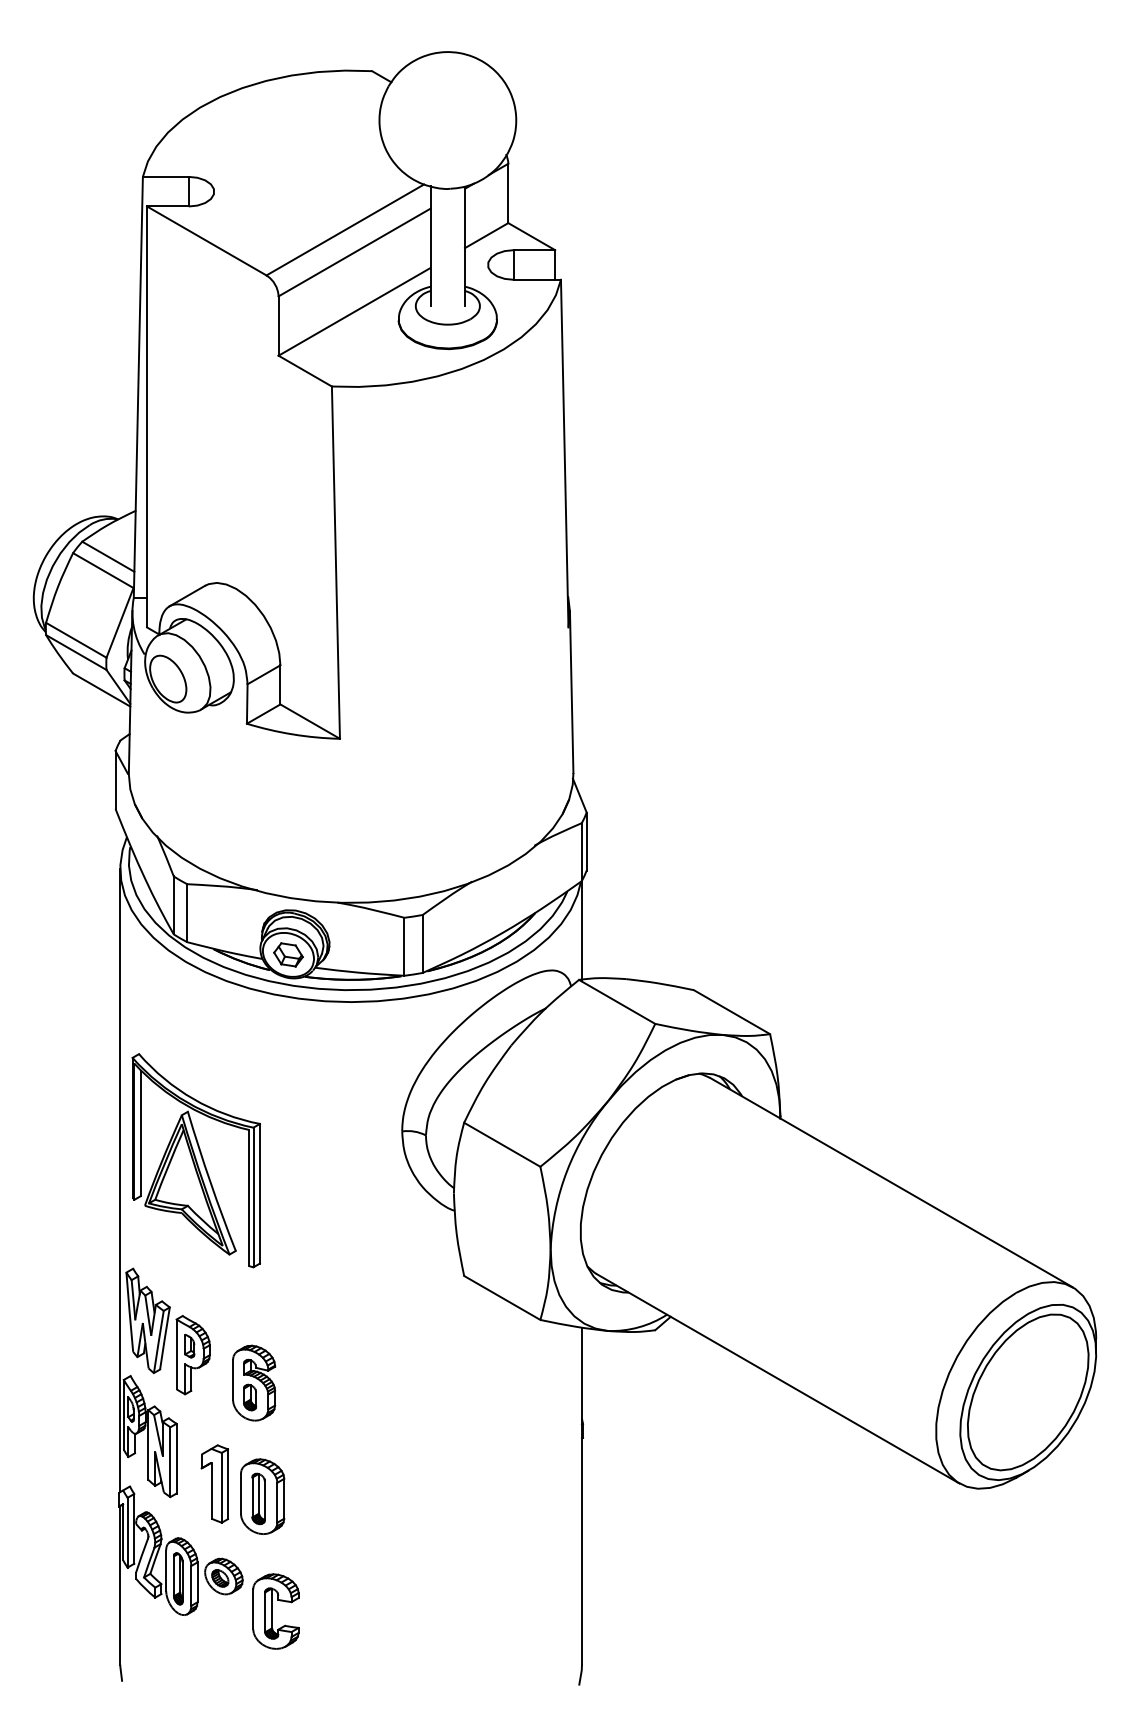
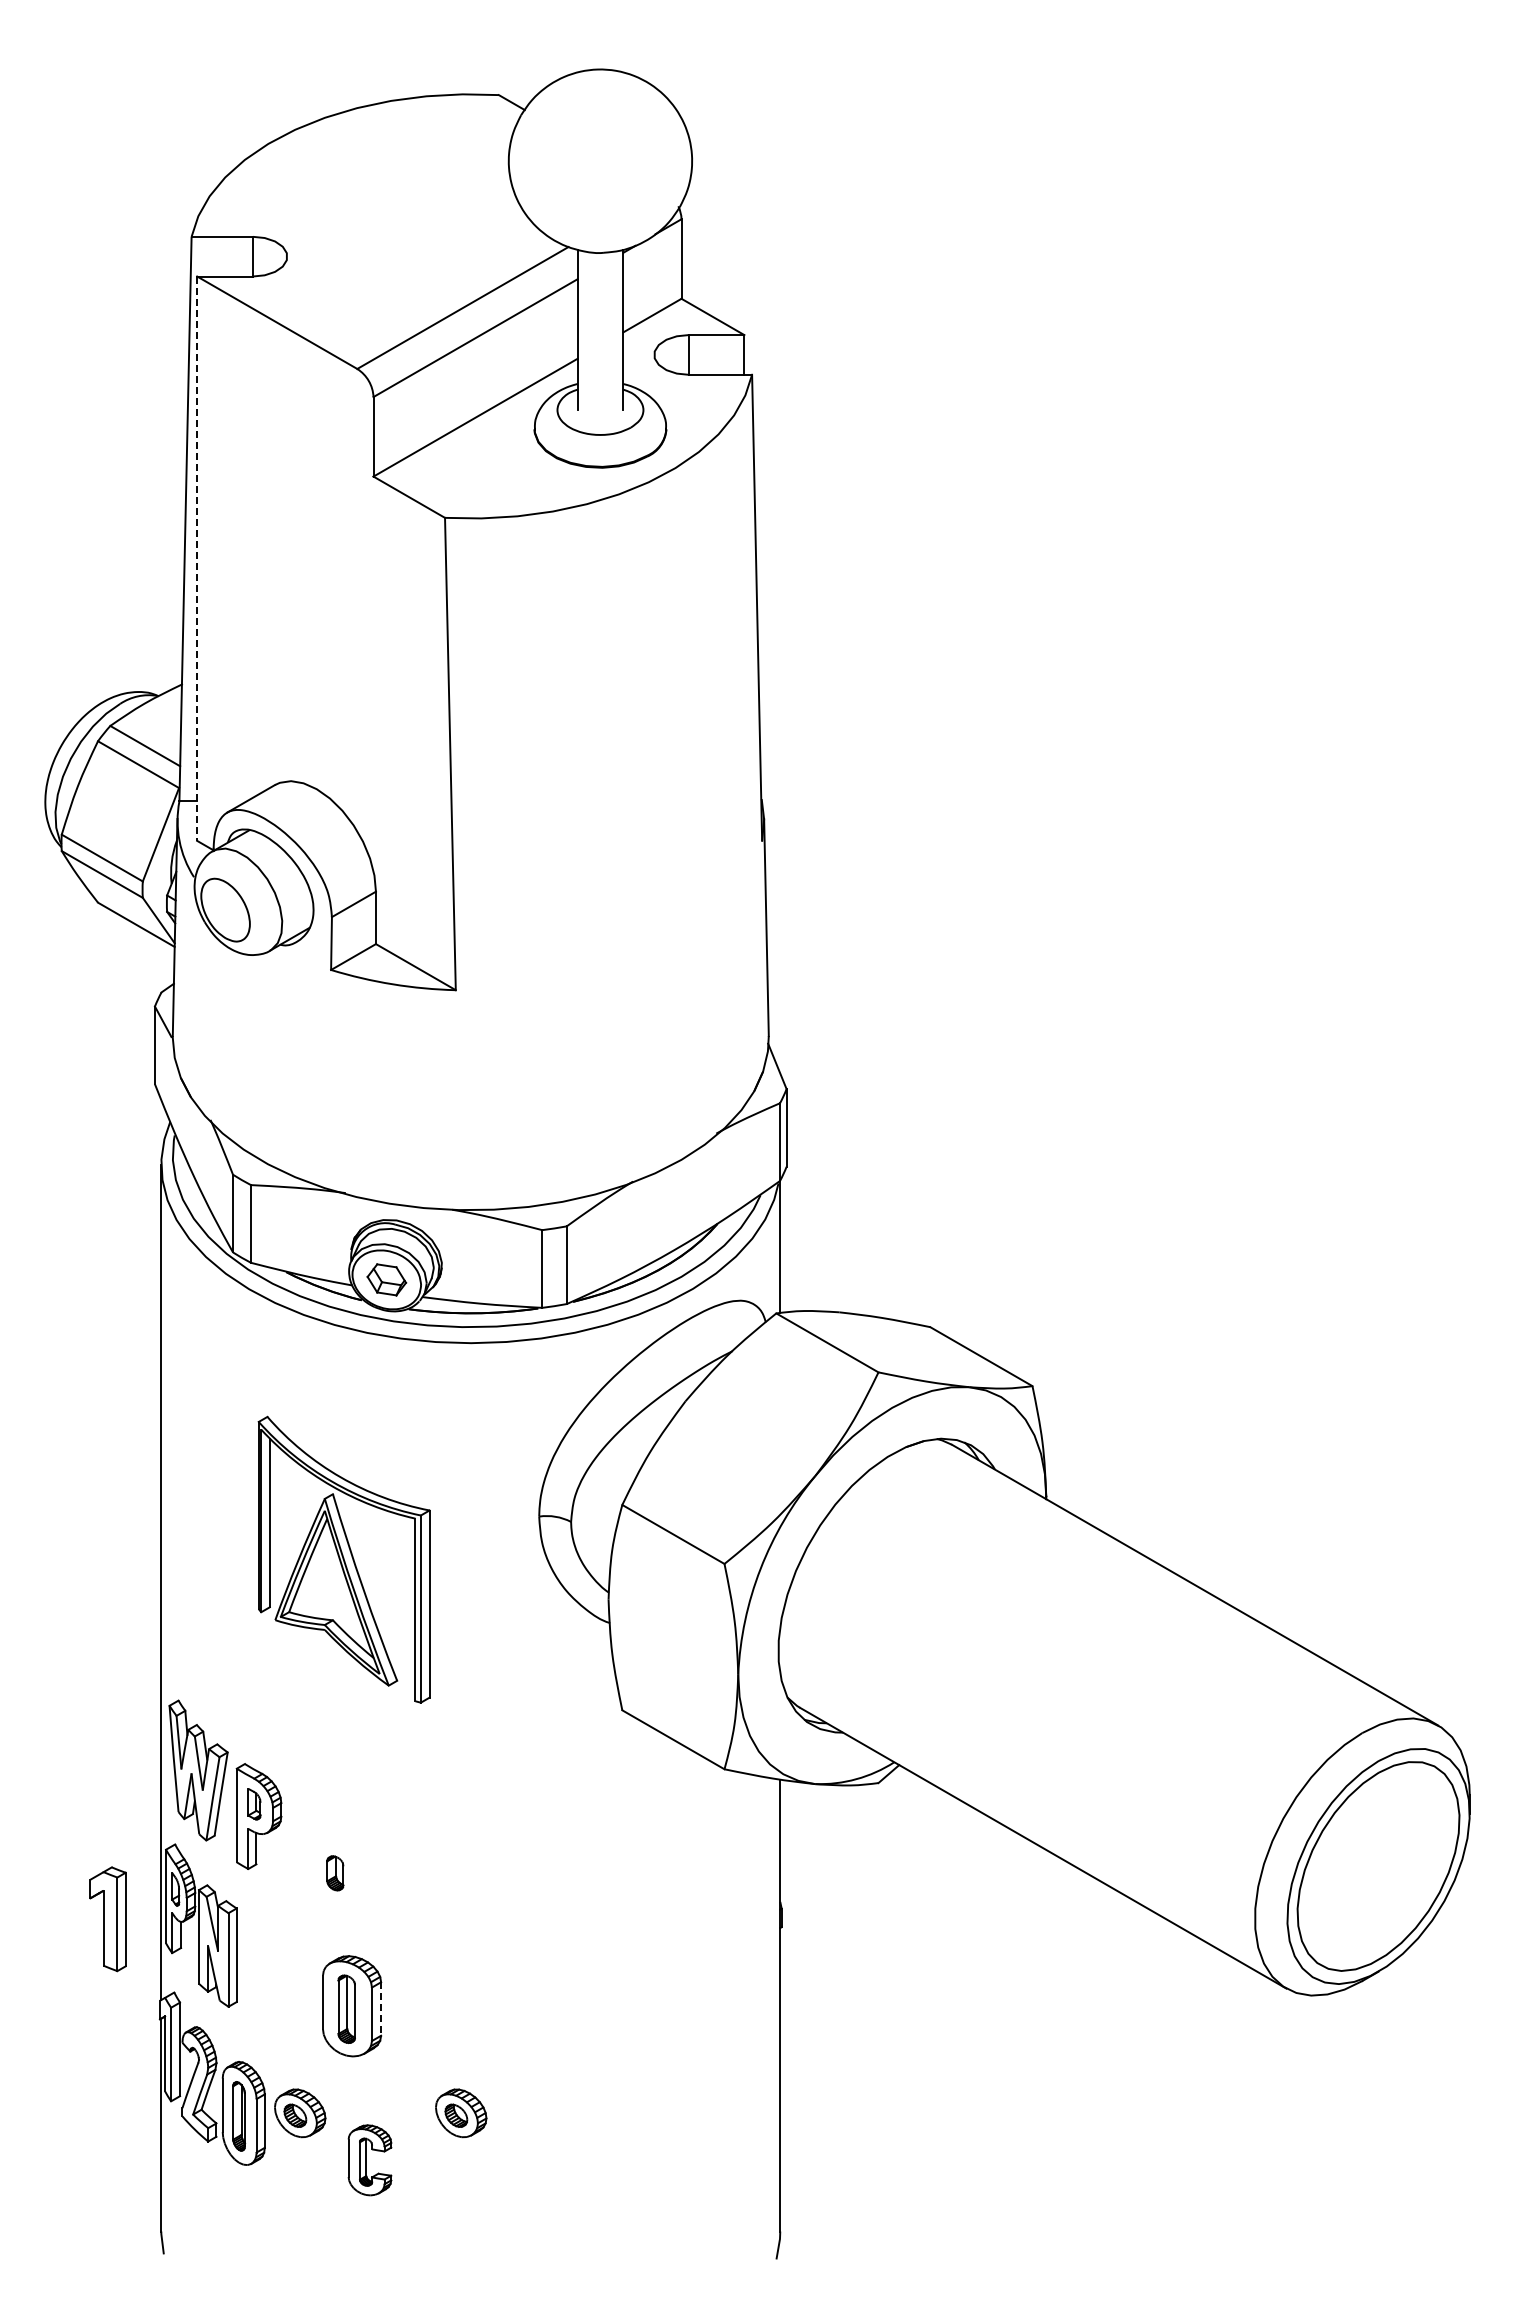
line: (147, 417) -> (197, 559), solid -> dashed
part: (195, 1160) -> (343, 1559), moved
part: (253, 1383) -> (340, 1854), removed
part: (214, 1484) -> (107, 1919), moved
line: (284, 1499) -> (381, 2009), solid -> dashed
part: (344, 1576) -> (461, 2113), added
part: (275, 1611) -> (369, 2160), size x0.7

